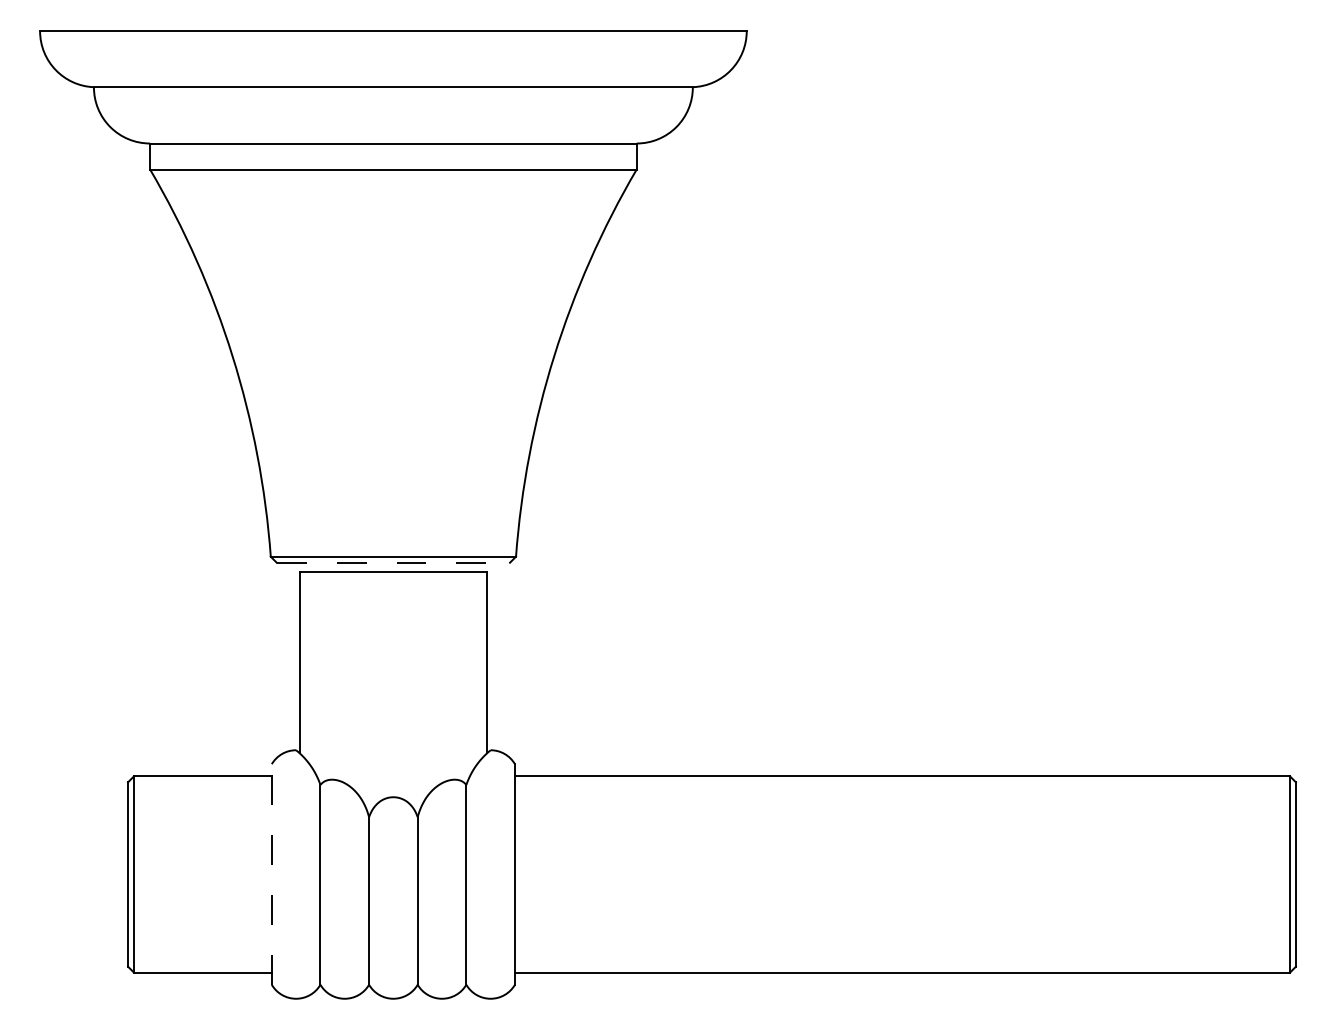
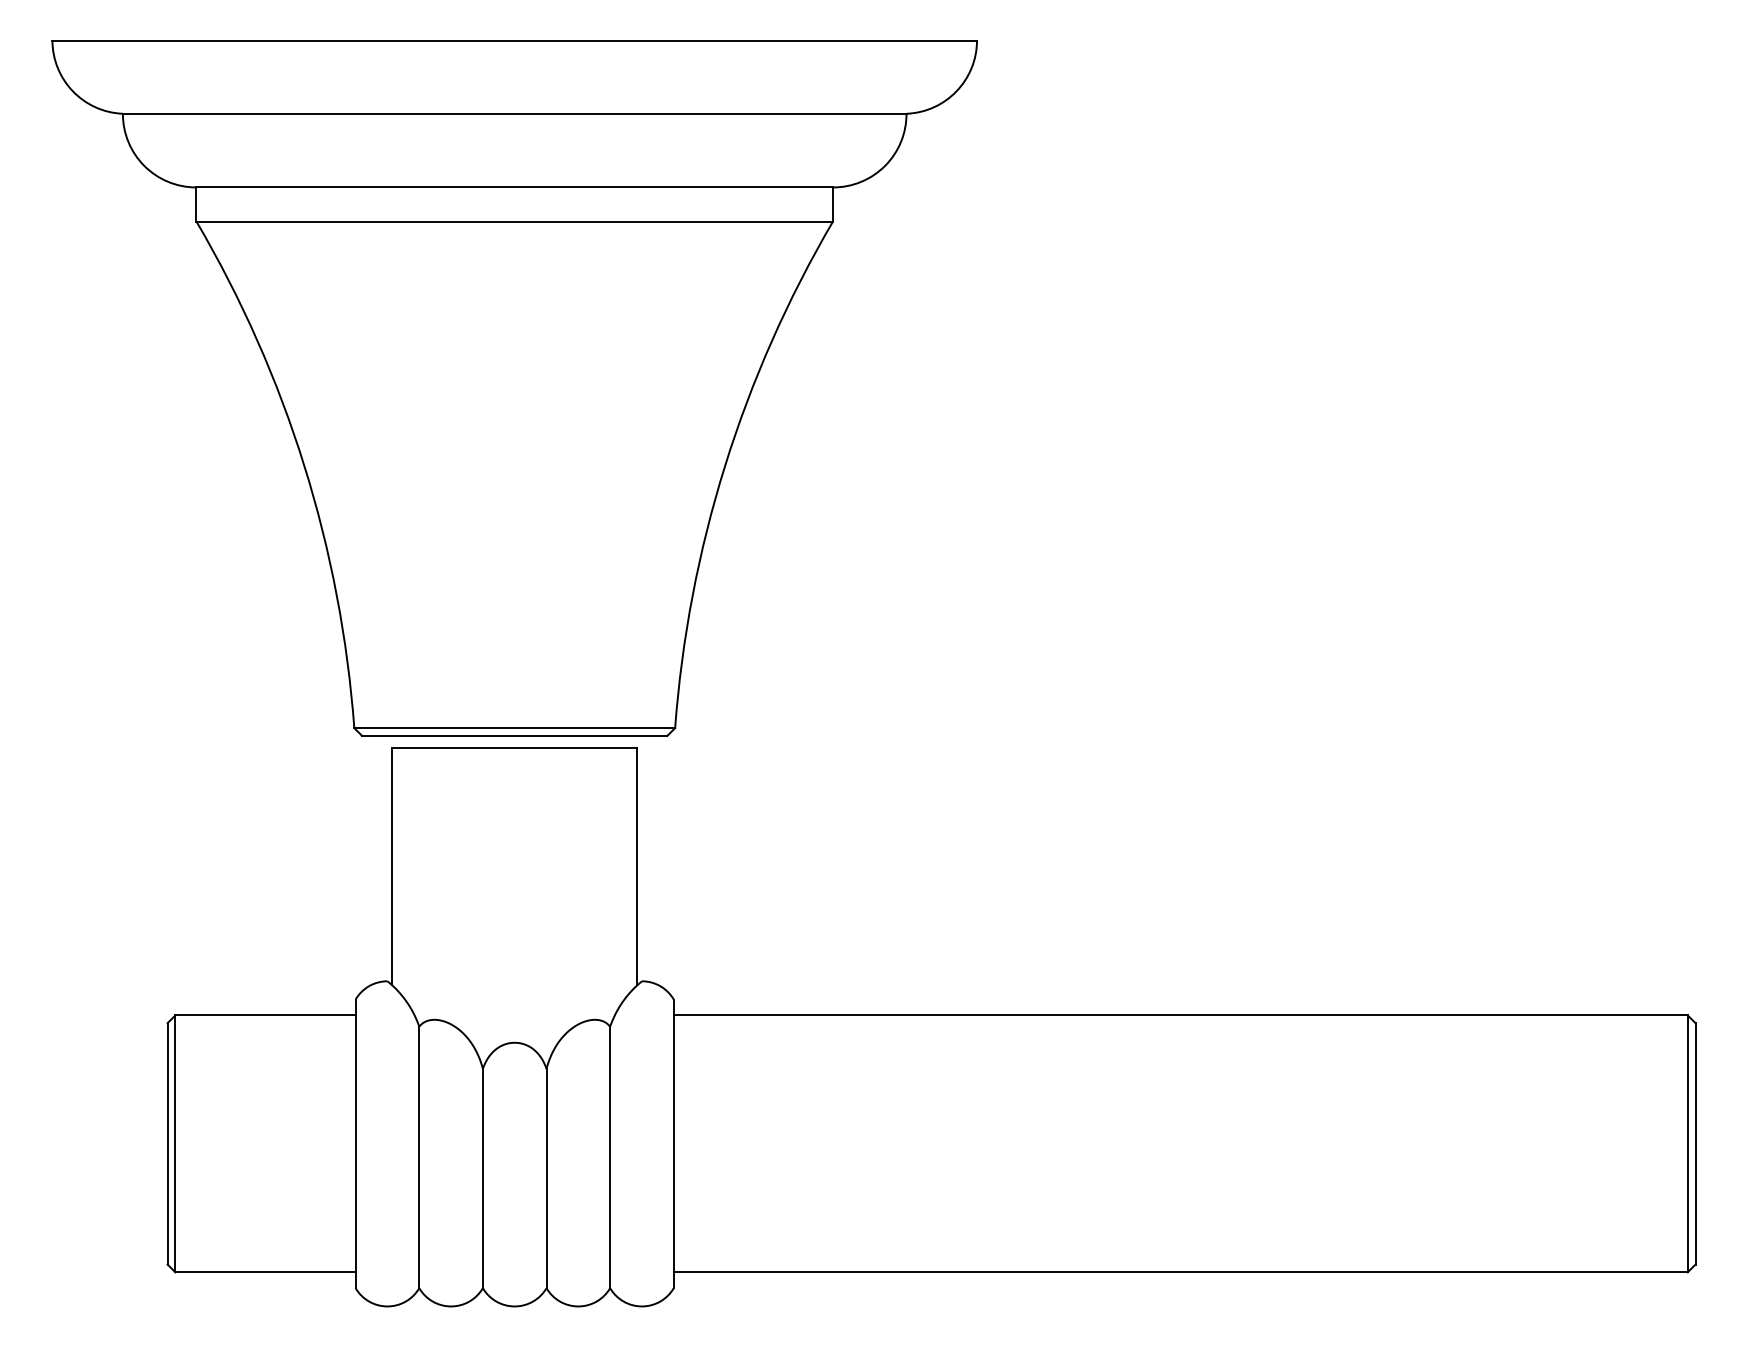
line: (393, 562) -> (514, 735), dashed -> solid
line: (271, 874) -> (355, 1143), dashed -> solid

